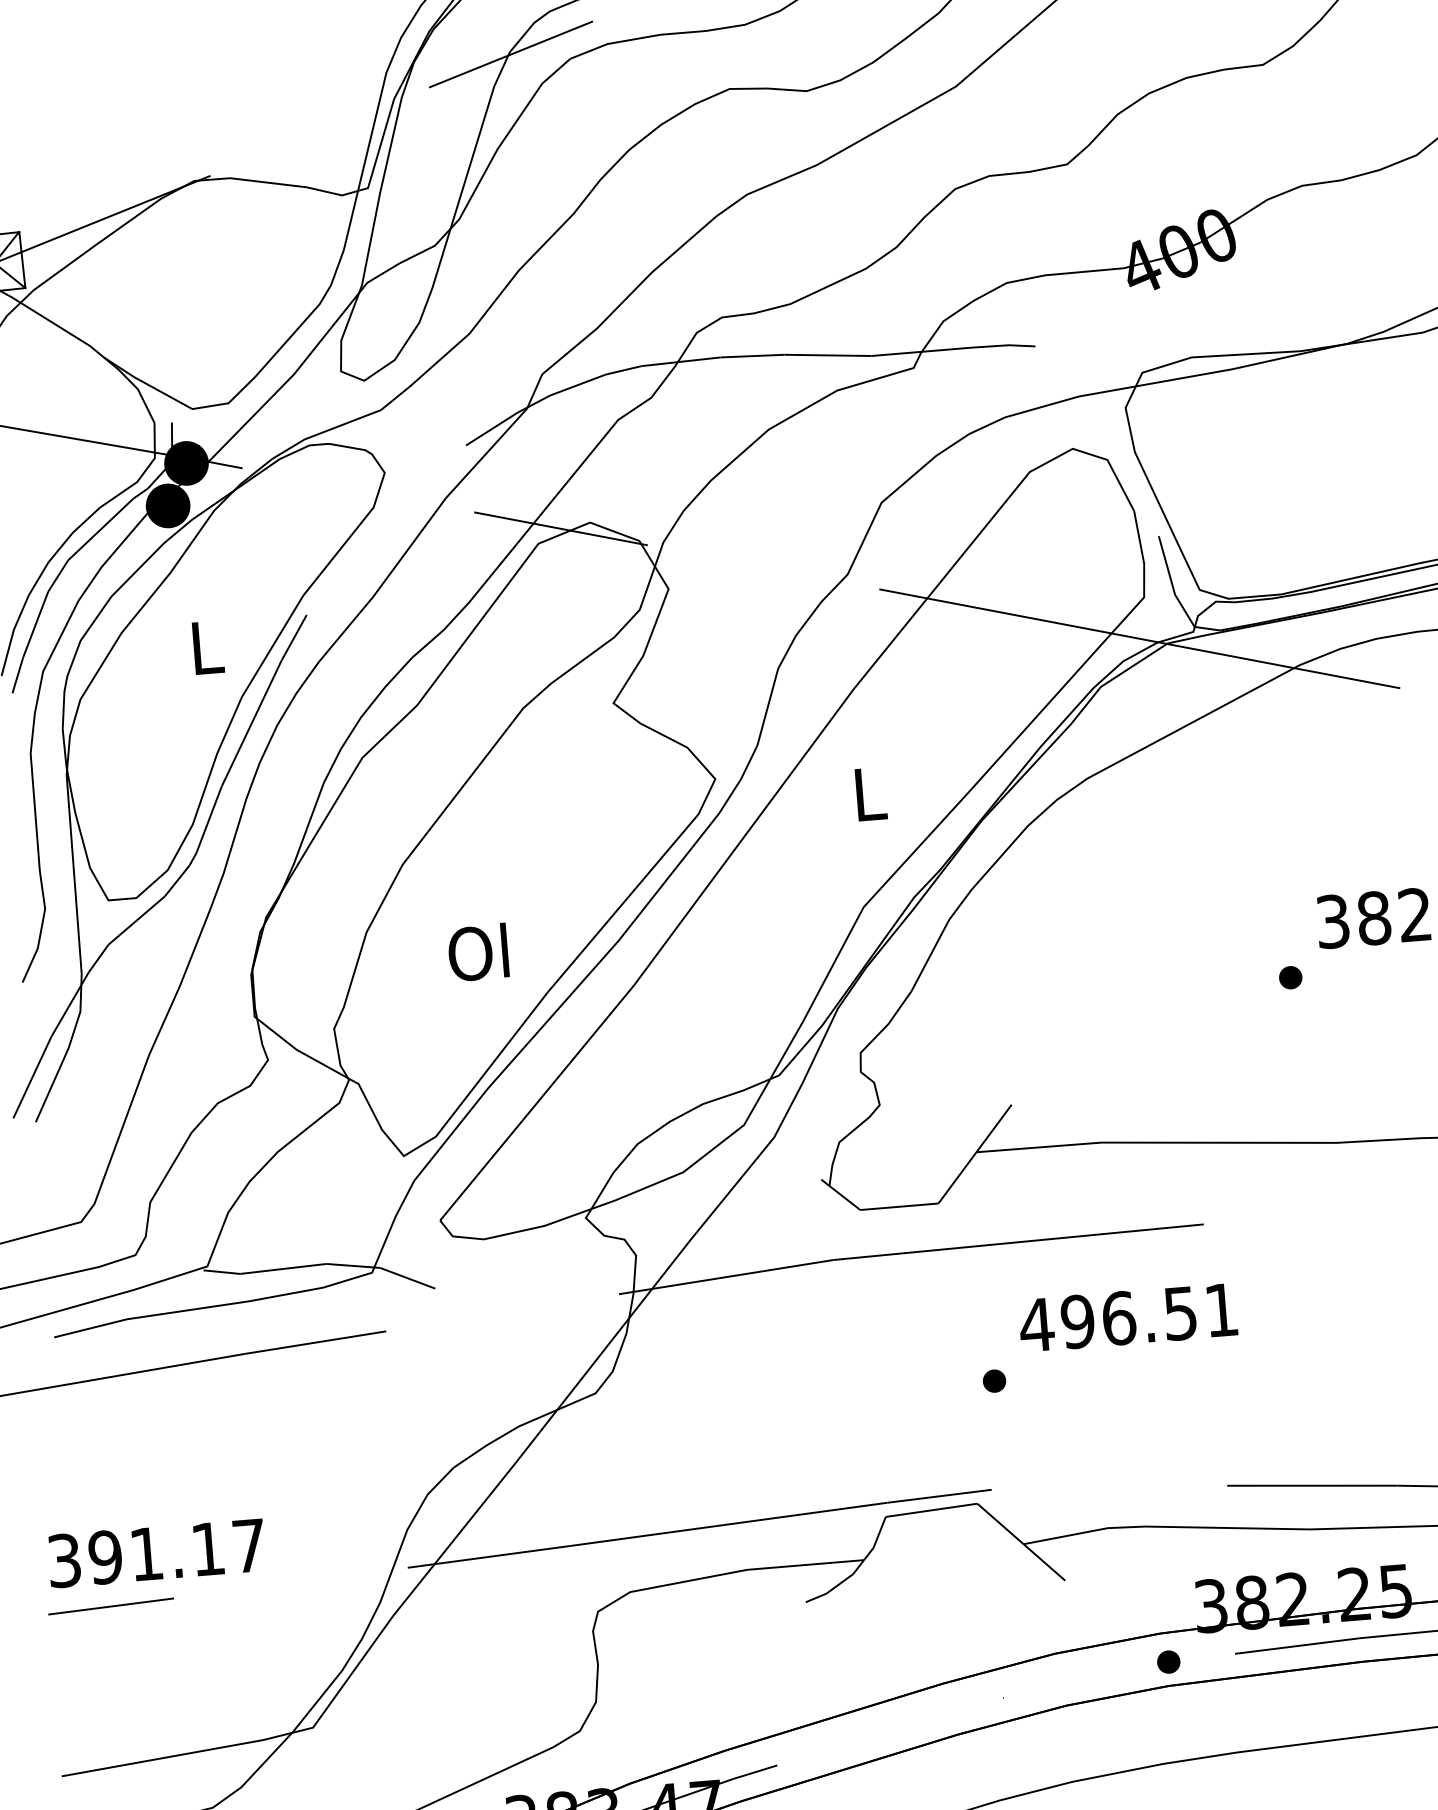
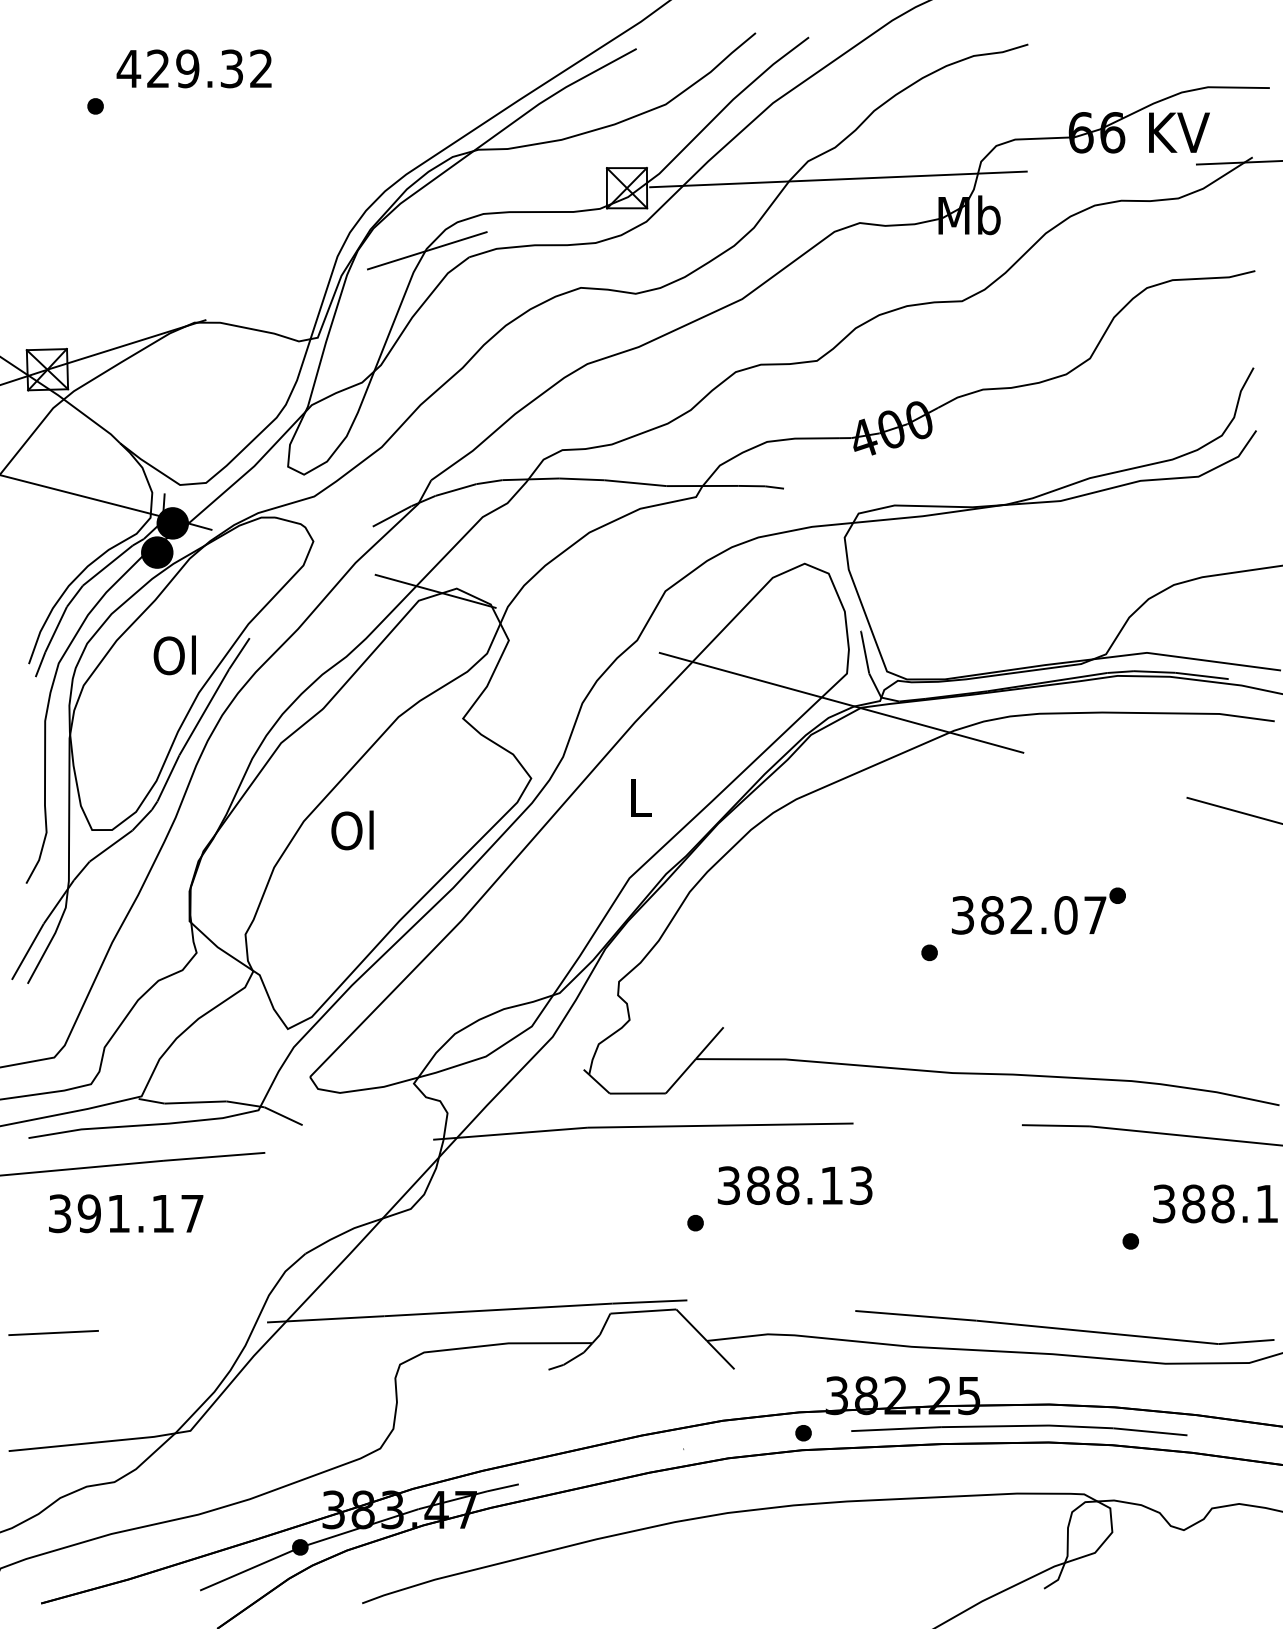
text: (203, 647) -> (174, 655), L -> Ol
text: (478, 952) -> (352, 830), moved
text: (1128, 1317) -> (794, 1185), 496.51 -> 388.13
text: (157, 1552) -> (126, 1213), moved

